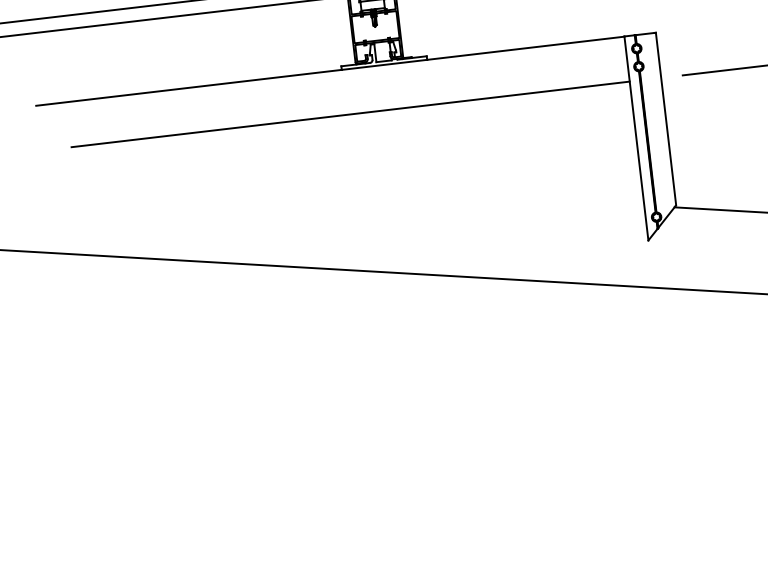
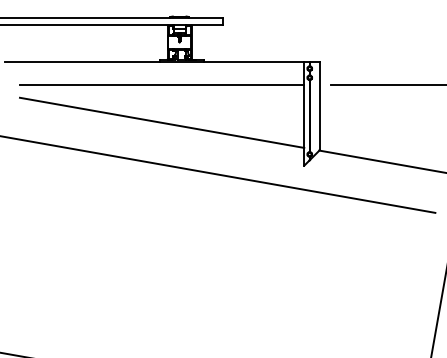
line: (358, 188) -> (161, 122), added

